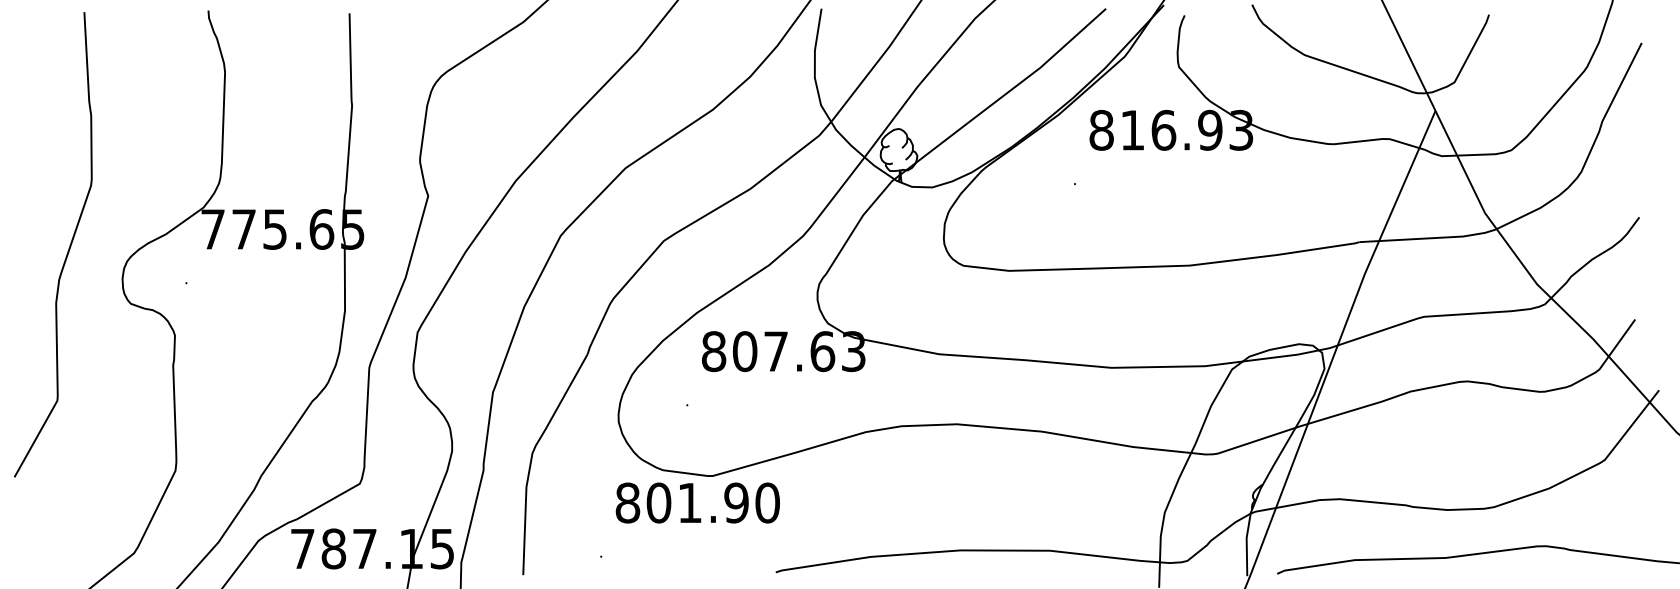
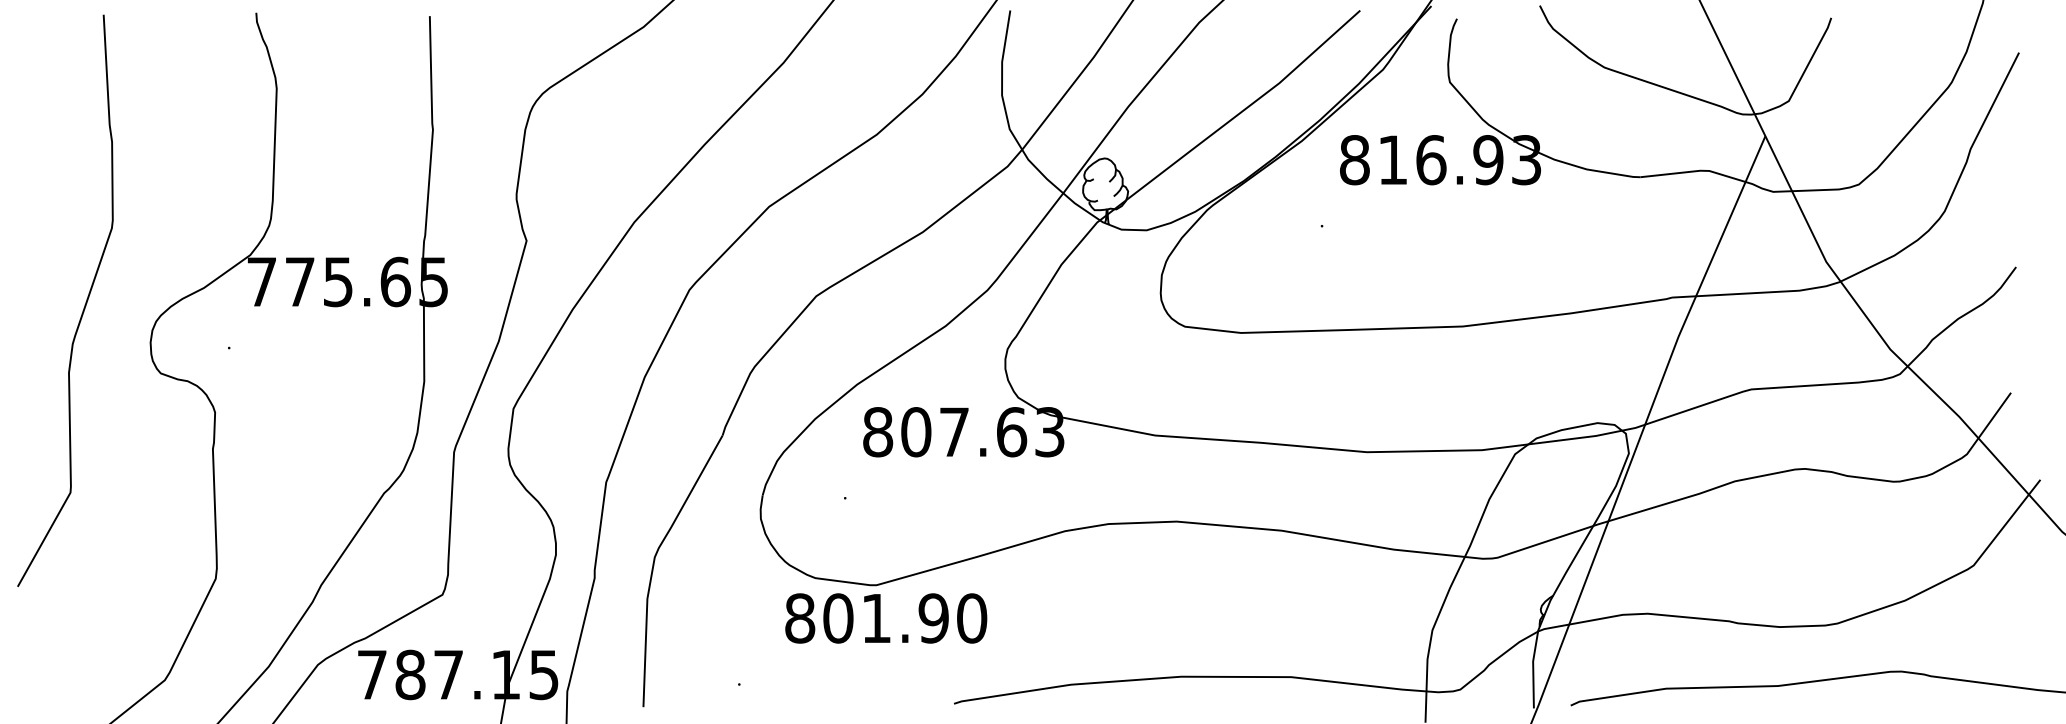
text: (698, 503) -> (886, 618), moved

